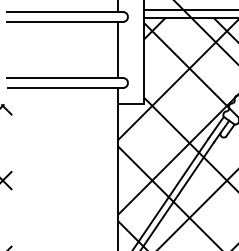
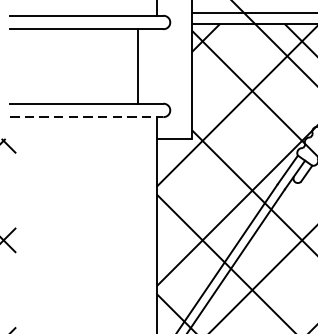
line: (117, 49) -> (137, 65), moved
line: (65, 88) -> (87, 117), solid -> dashed

